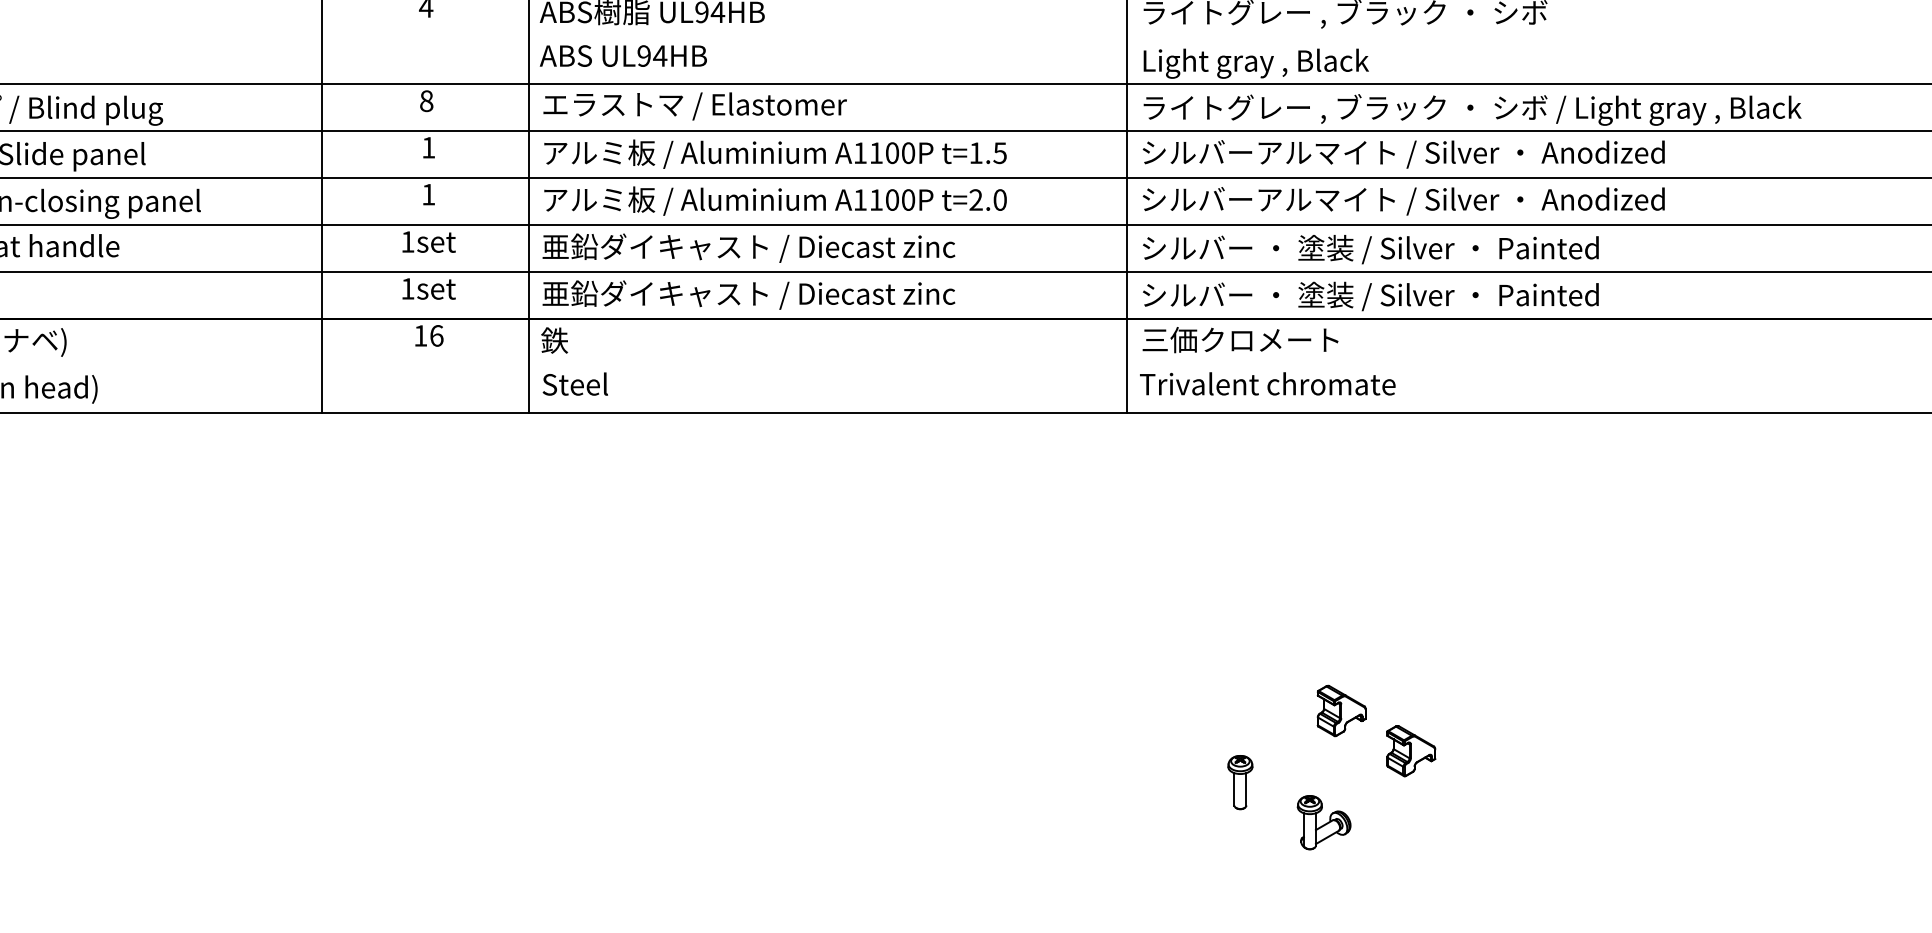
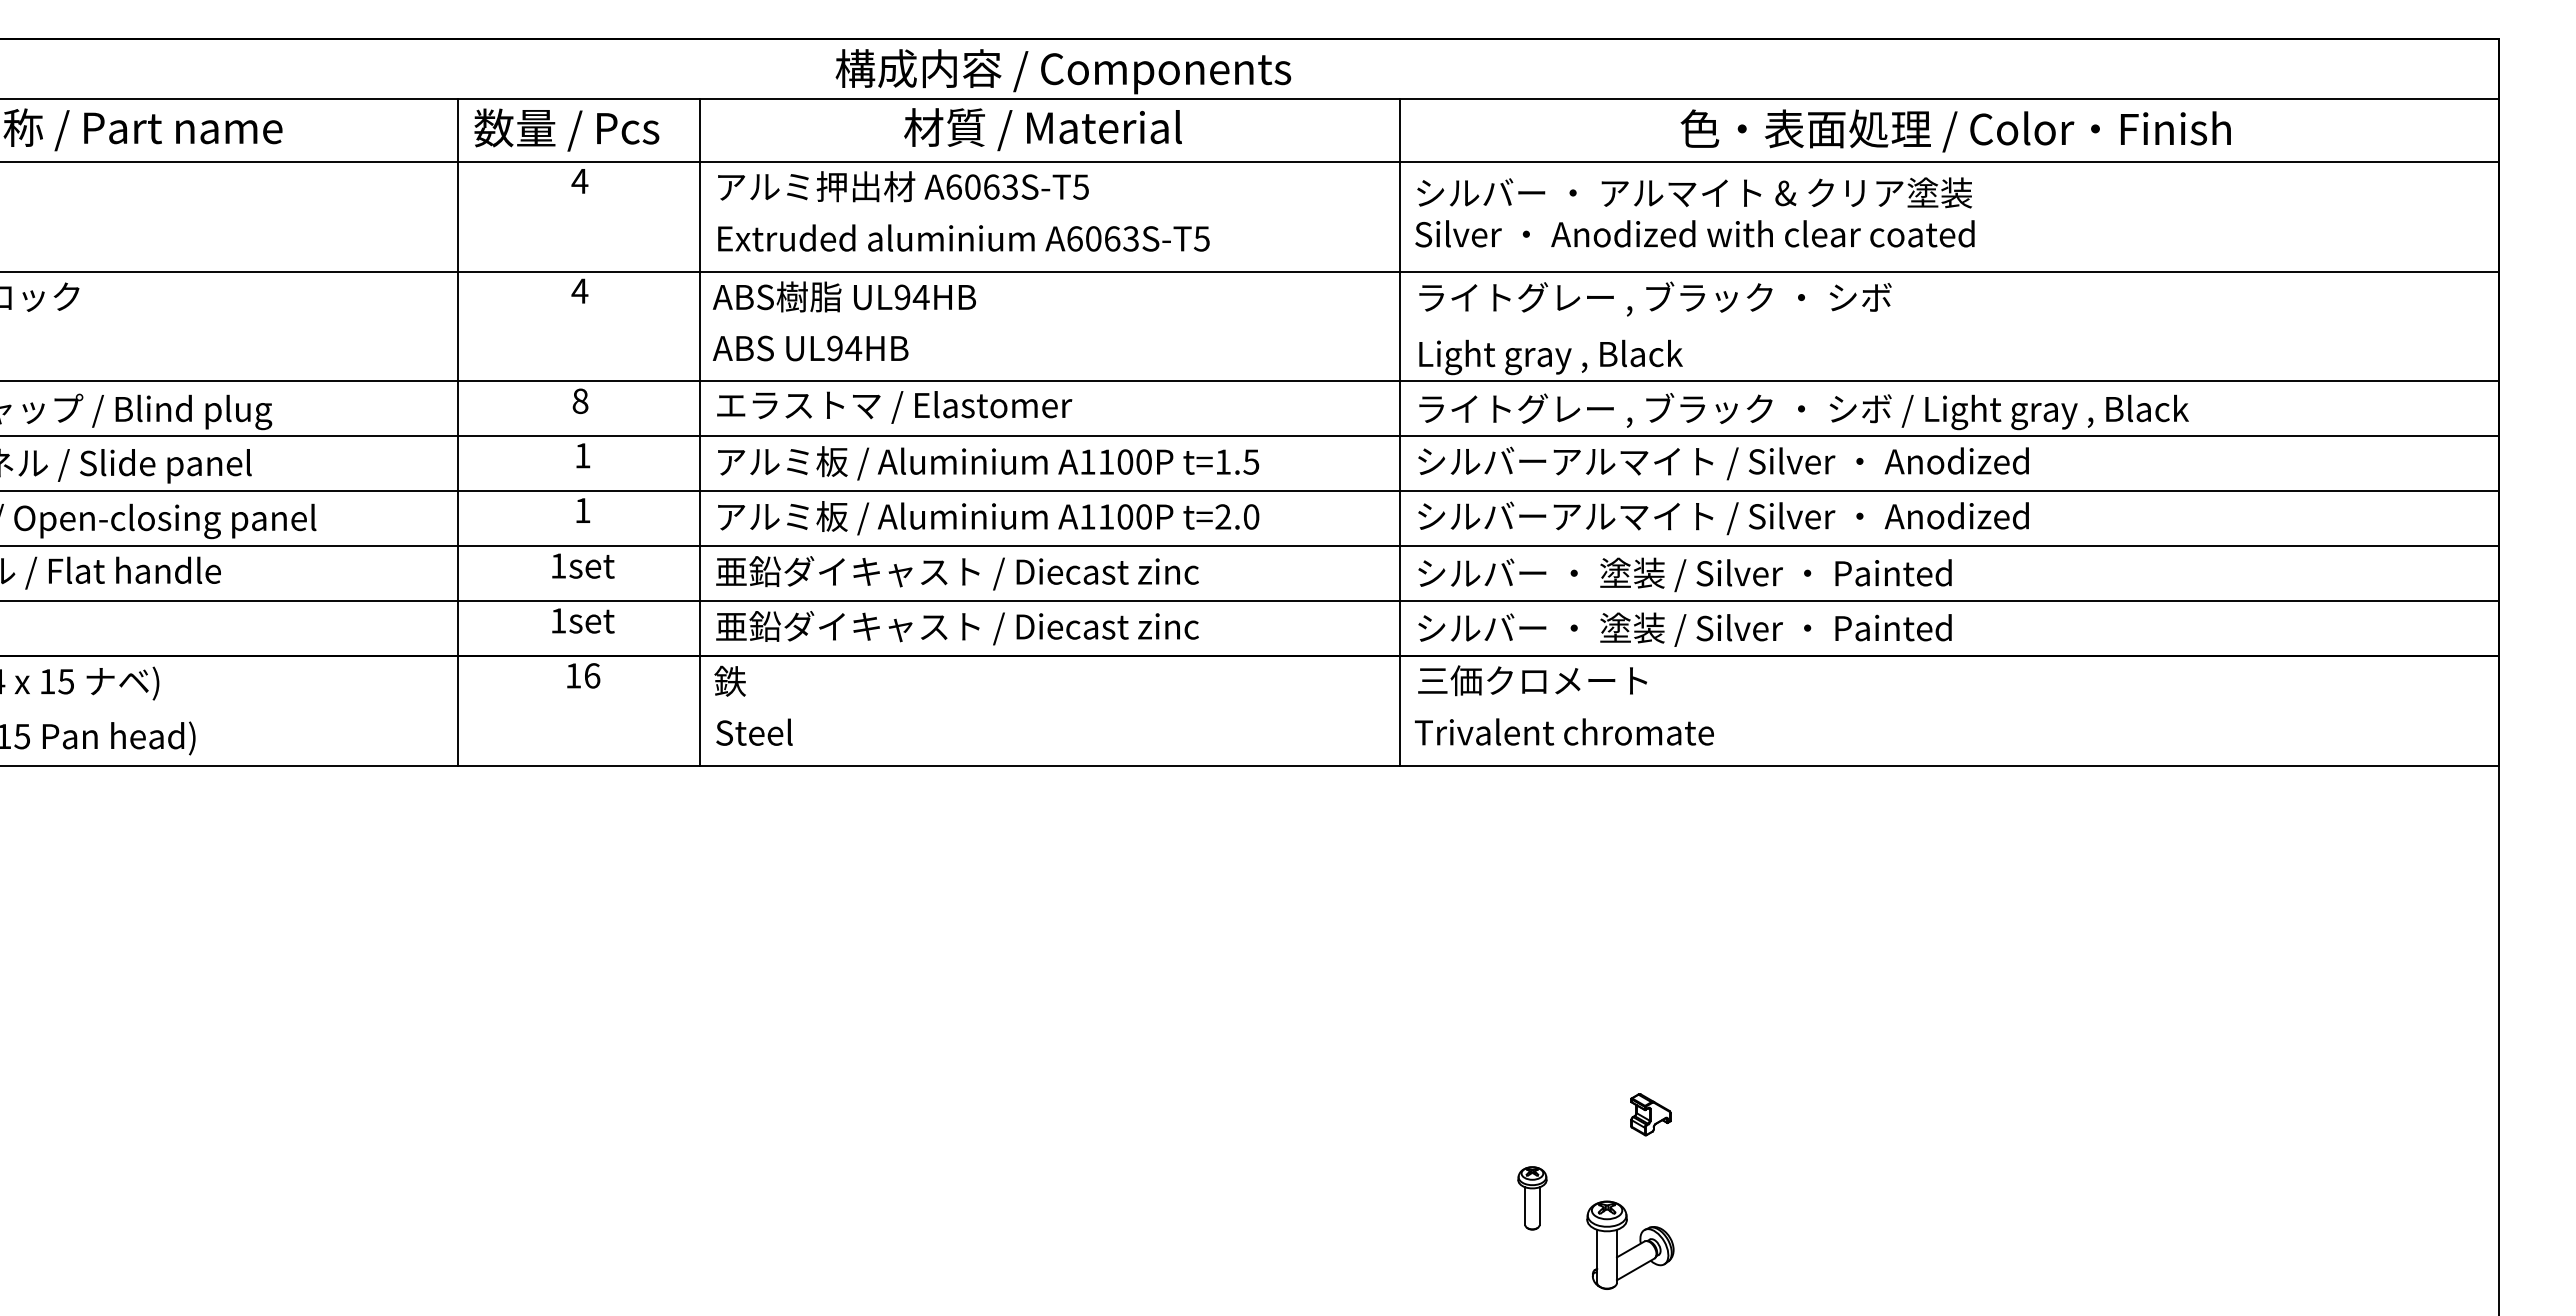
part: (1341, 710) -> (1650, 1114), size x0.7
part: (1411, 751) -> (1732, 1161), removed
part: (1324, 822) -> (1630, 1245), size x1.4

